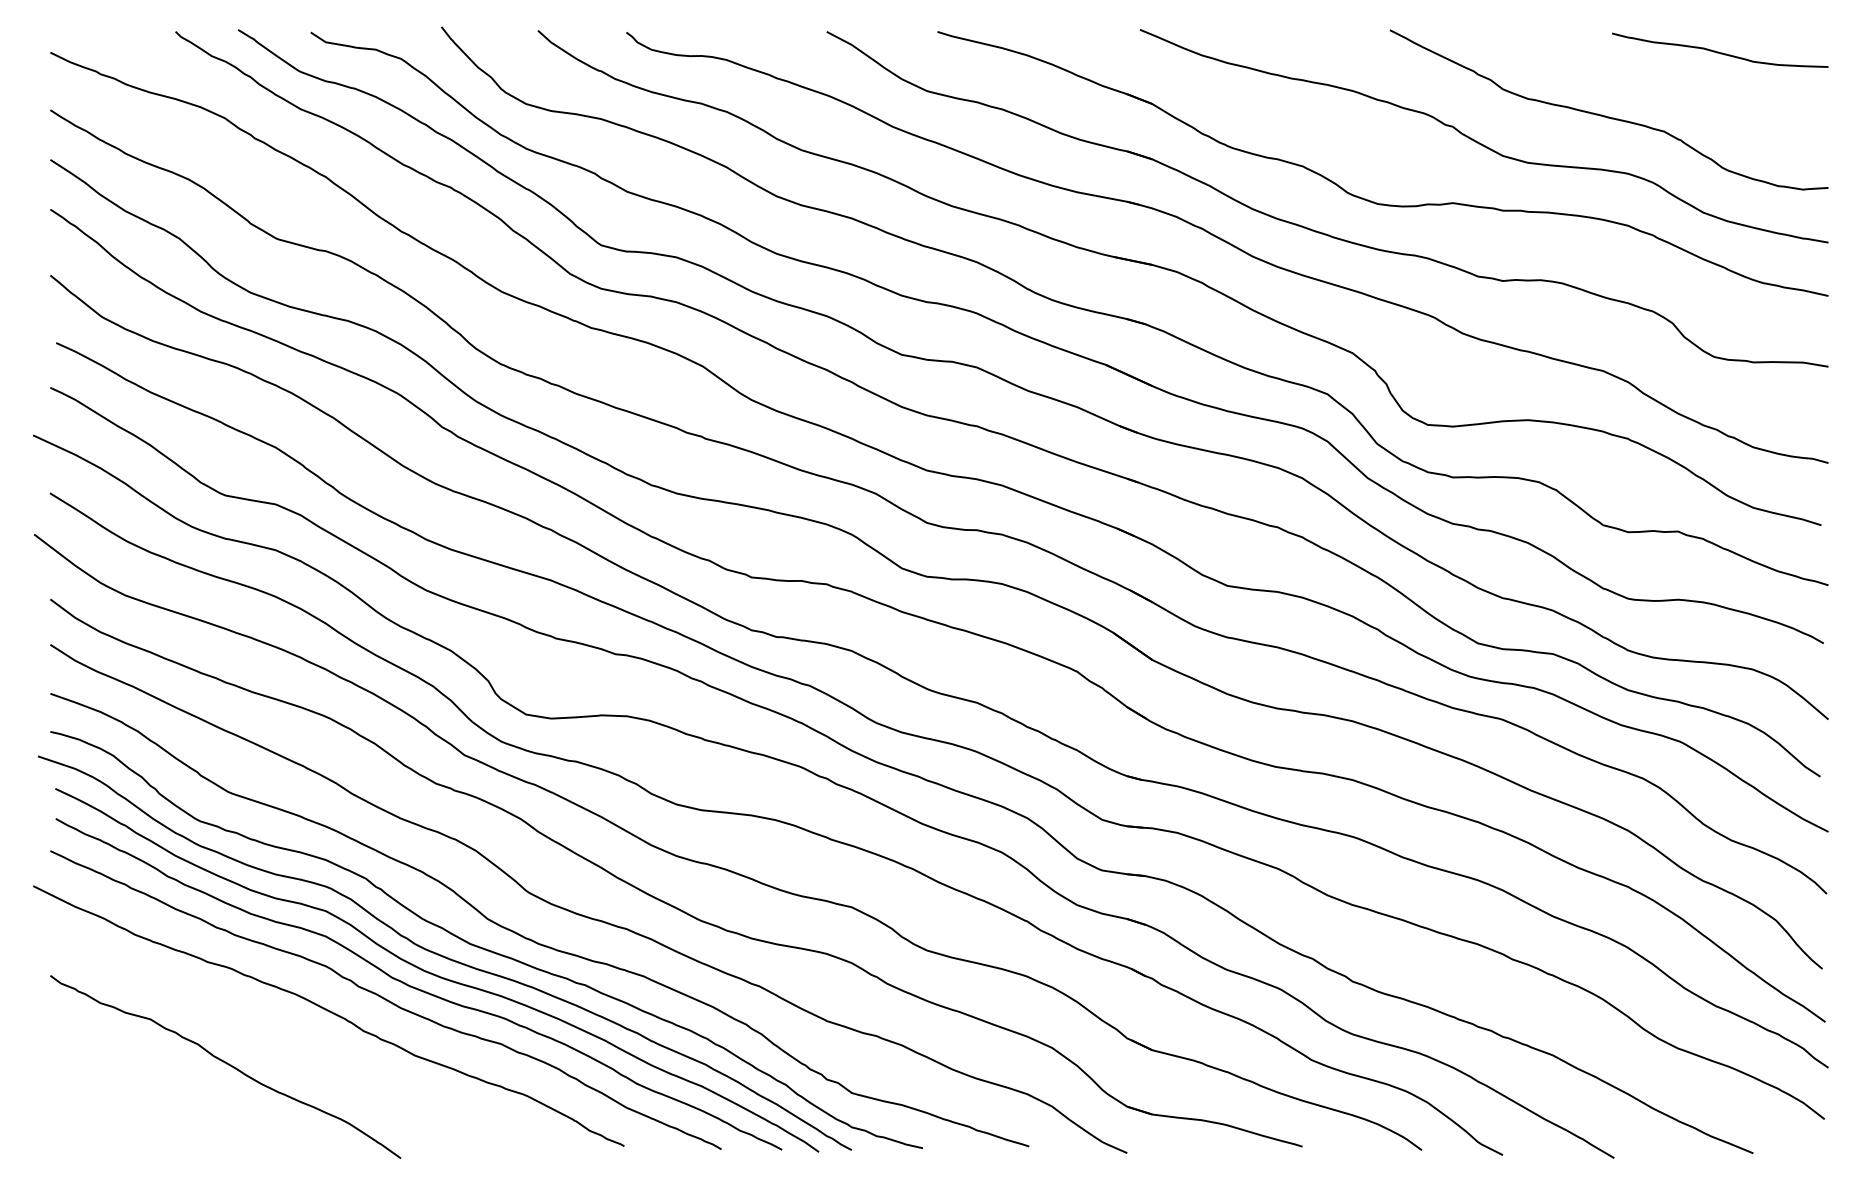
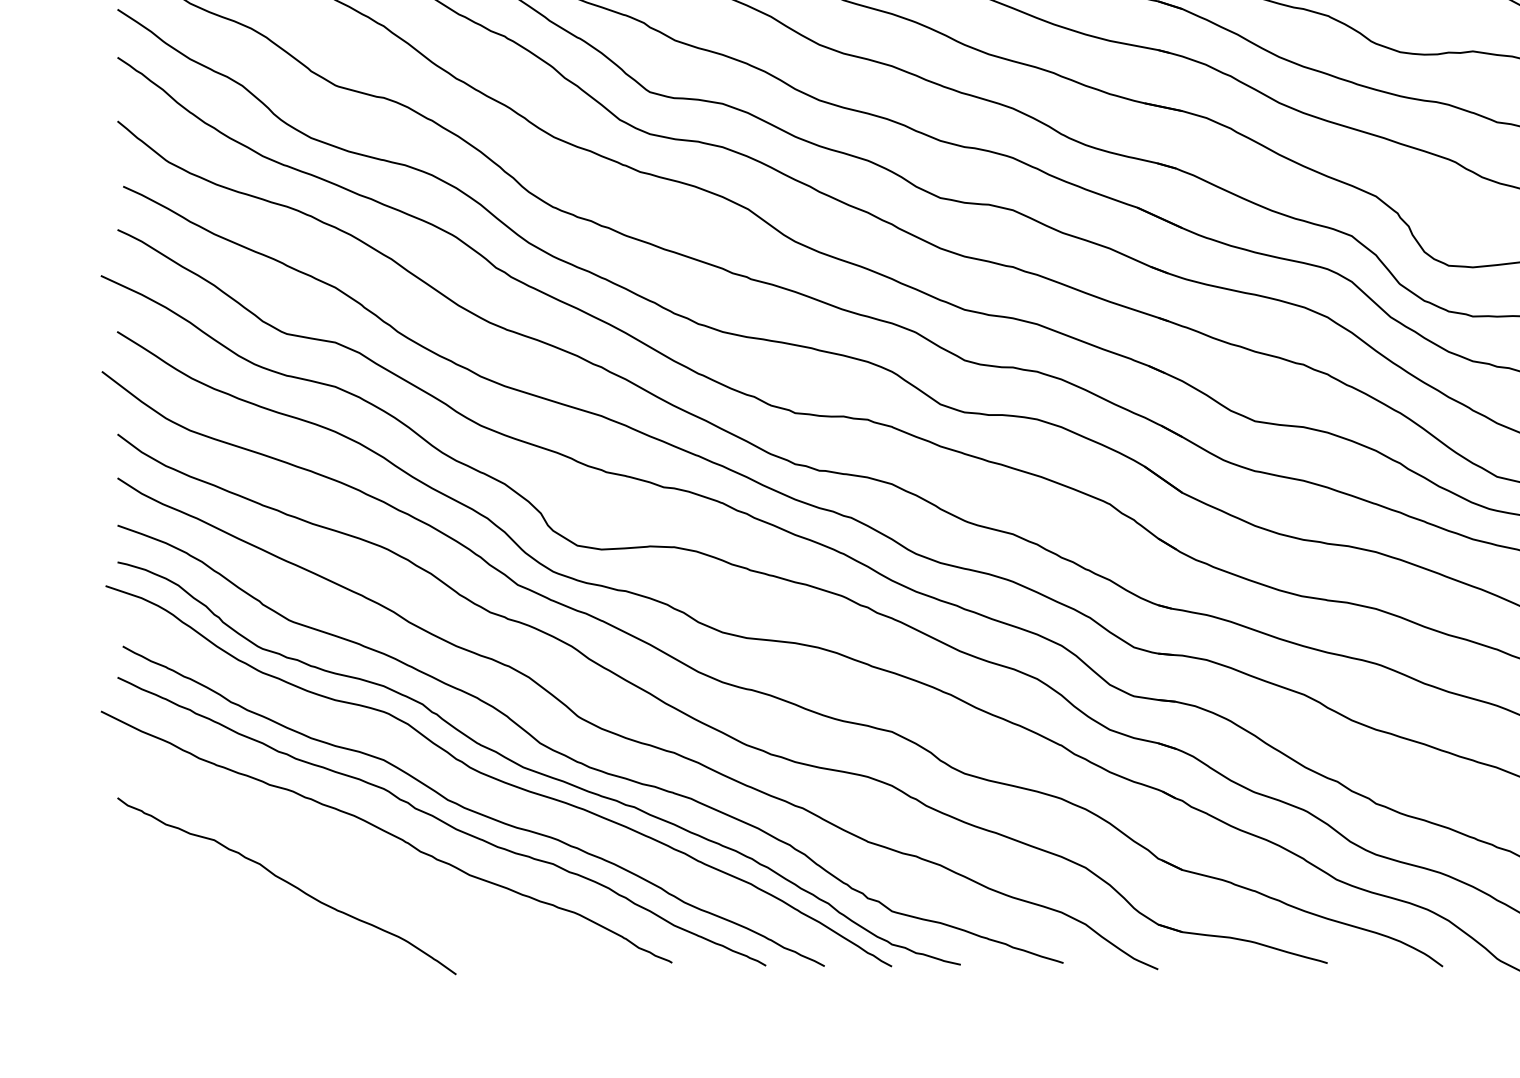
curve: (436, 974) -> (490, 796), removed

